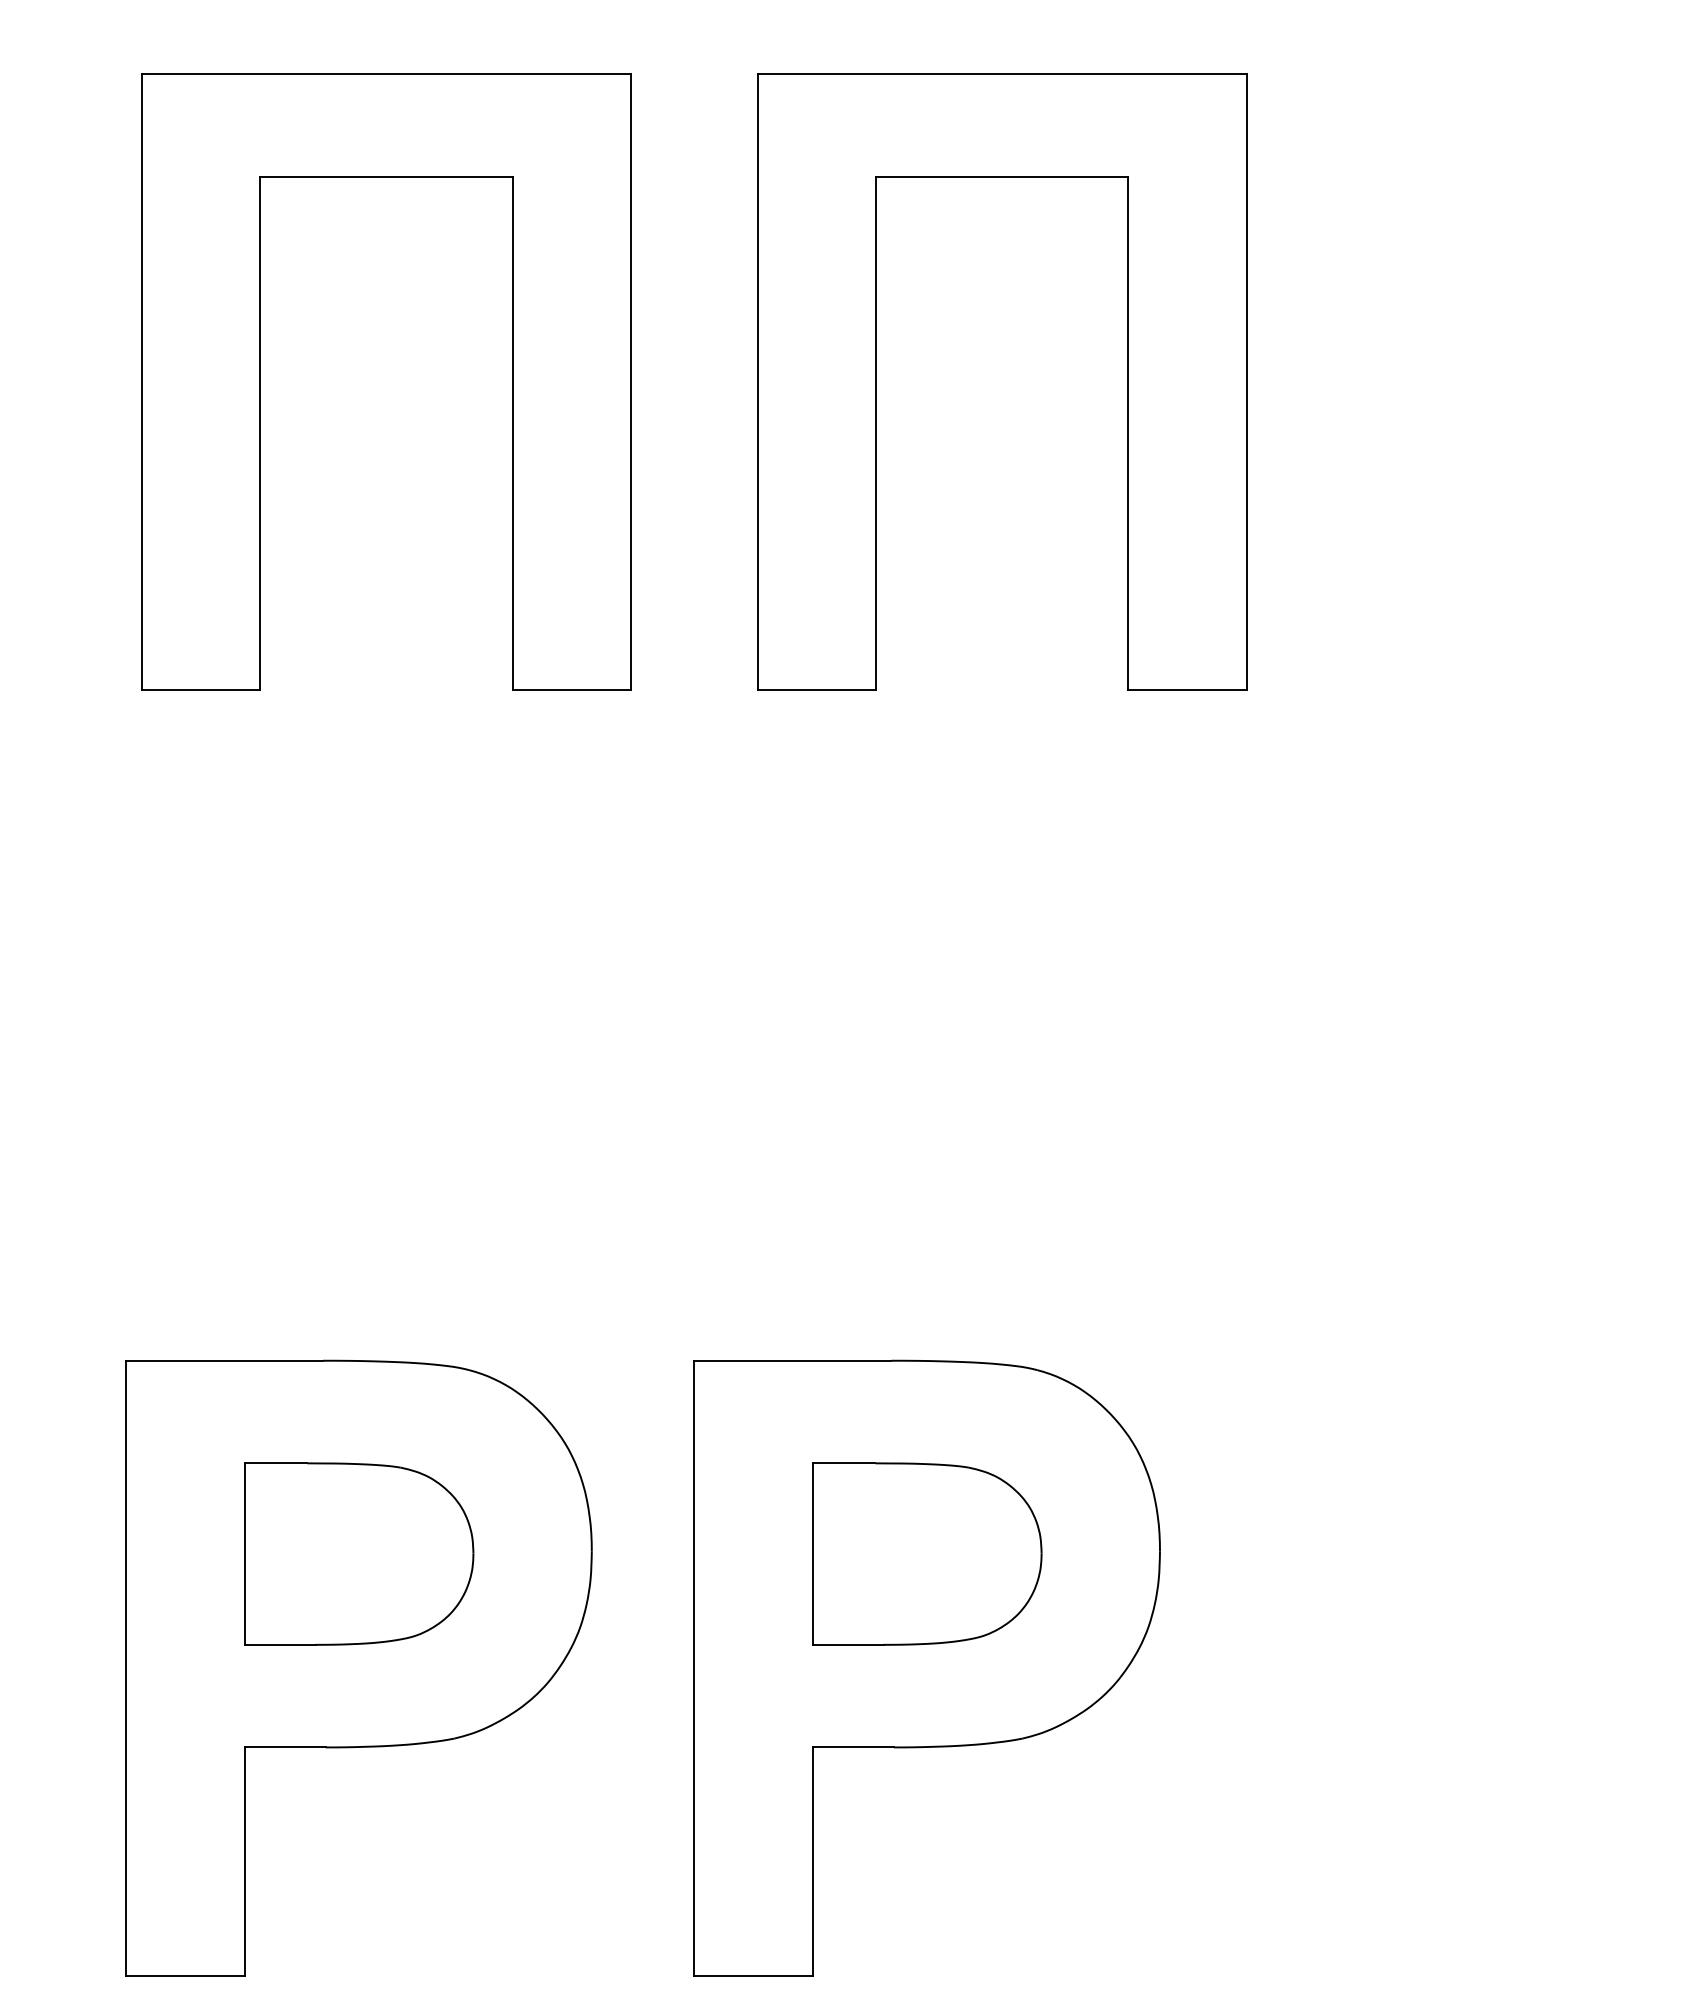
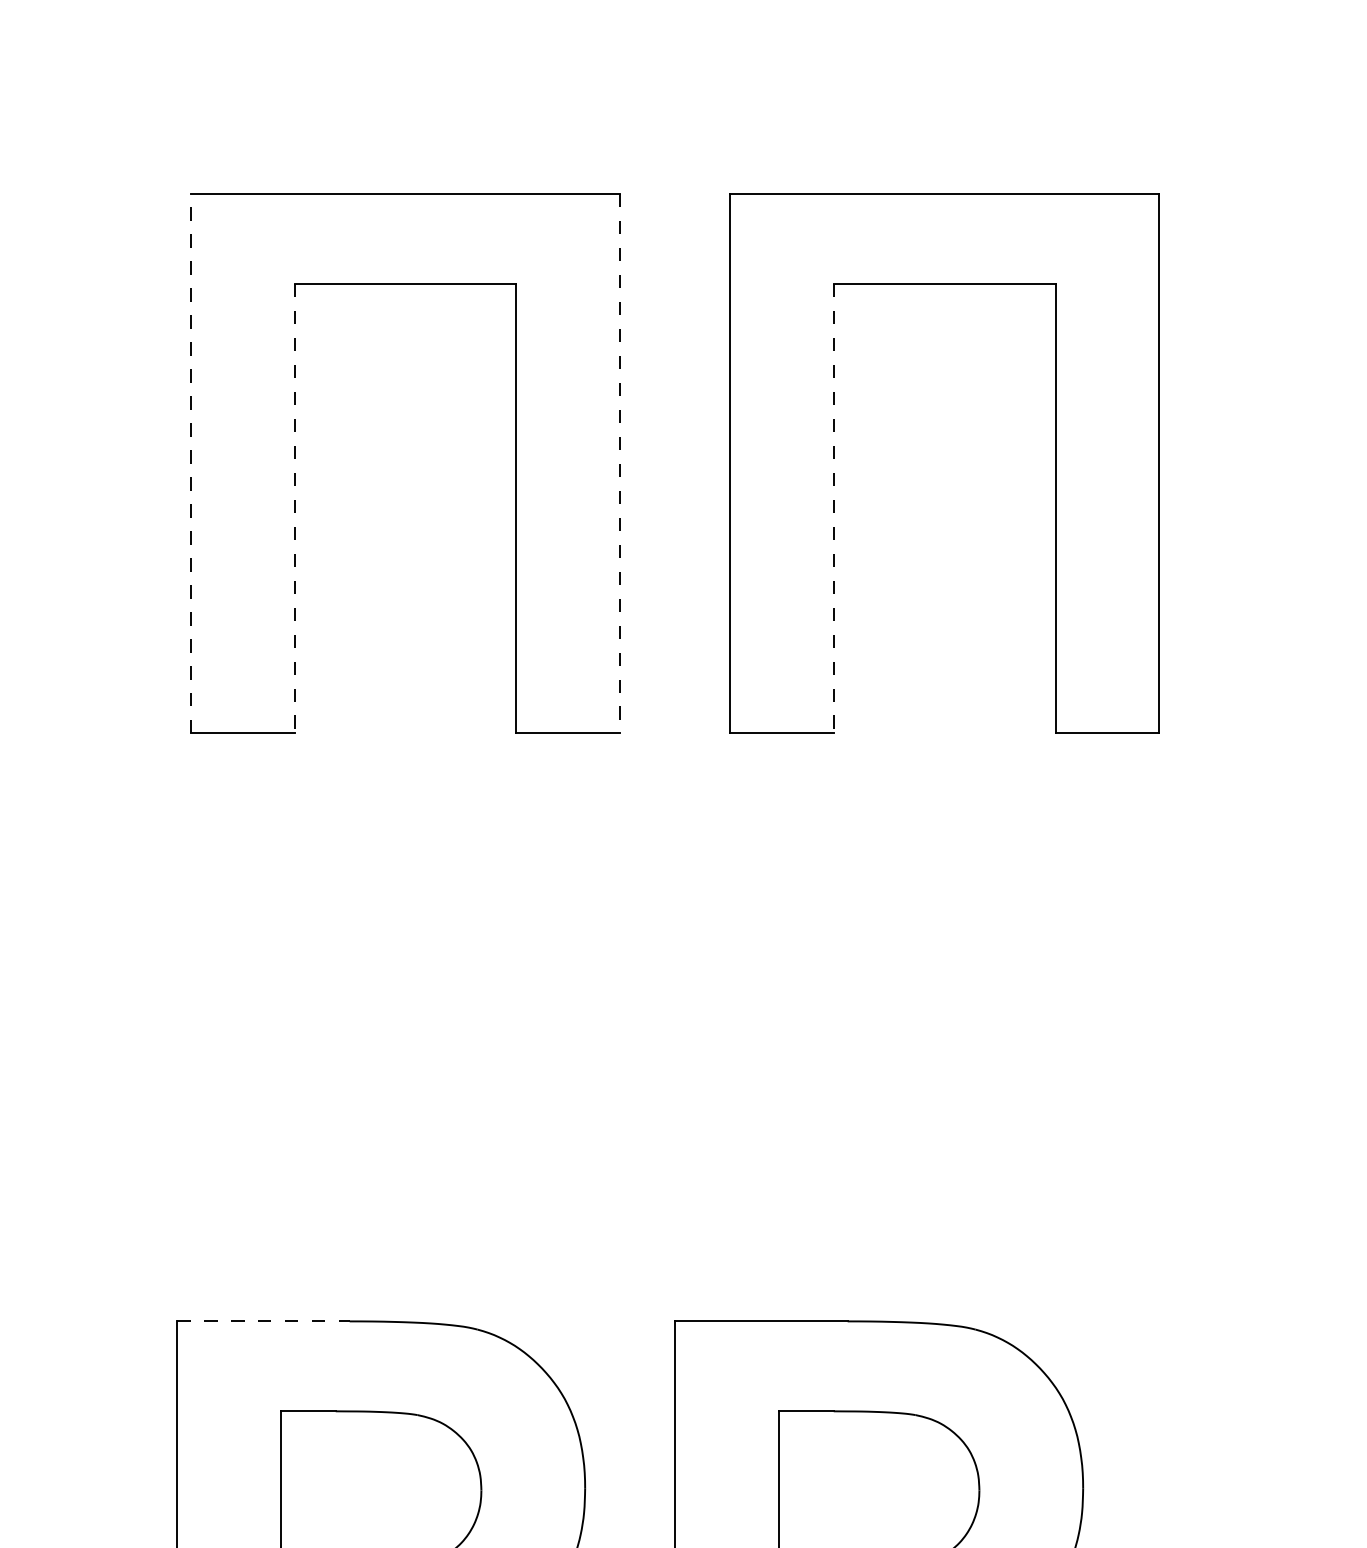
line: (142, 382) -> (191, 463), solid -> dashed
line: (631, 382) -> (619, 463), solid -> dashed
line: (260, 434) -> (294, 509), solid -> dashed
line: (875, 434) -> (833, 509), solid -> dashed
line: (225, 1360) -> (264, 1321), solid -> dashed

